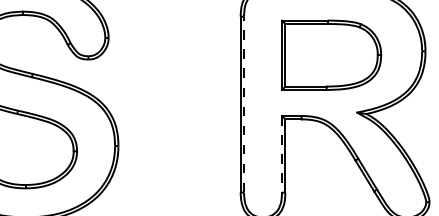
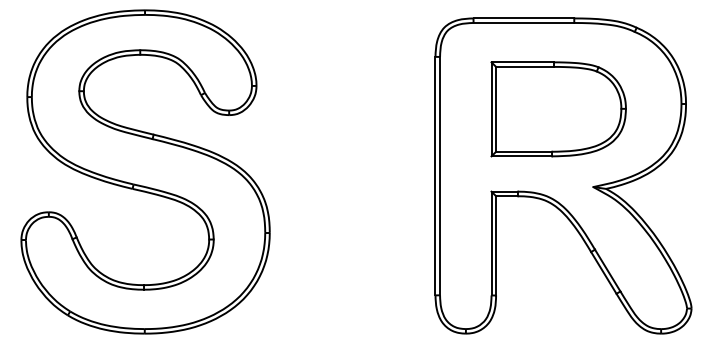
line: (244, 104) -> (440, 175), dashed -> solid
line: (281, 154) -> (491, 243), dashed -> solid

